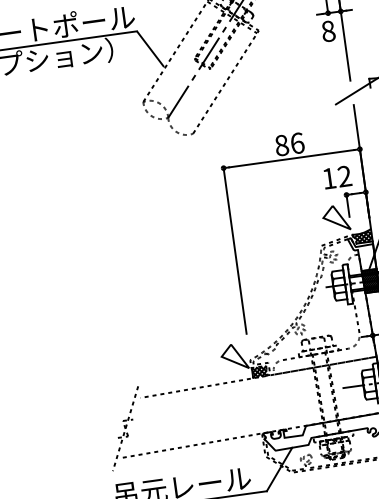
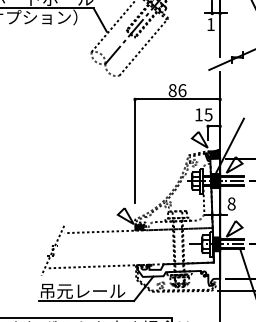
text: (327, 31) -> (210, 24), 8 -> 1
text: (344, 175) -> (208, 114), 12 -> 15

